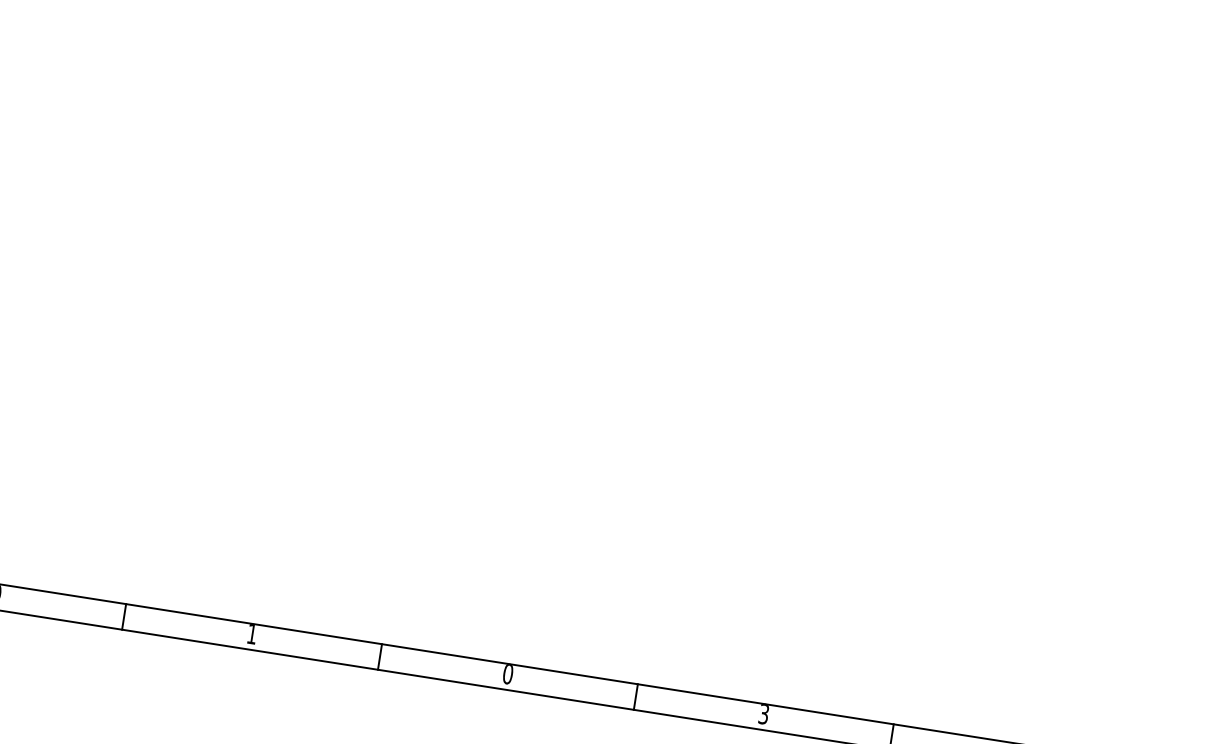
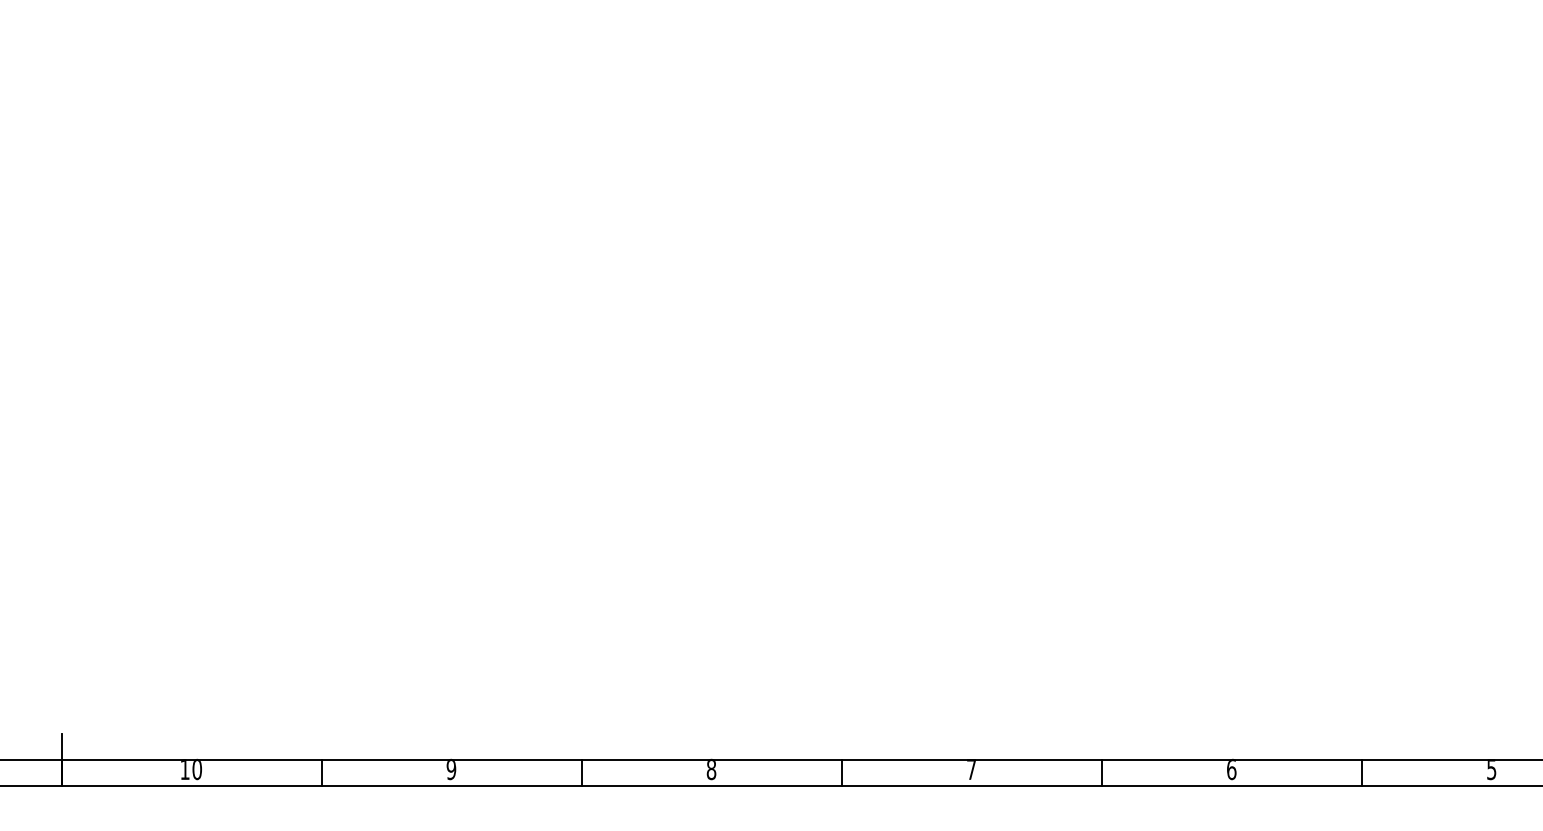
text: (252, 633) -> (711, 769), 1 -> 8
text: (508, 673) -> (971, 769), 0 -> 7
text: (763, 714) -> (1231, 769), 3 -> 6

